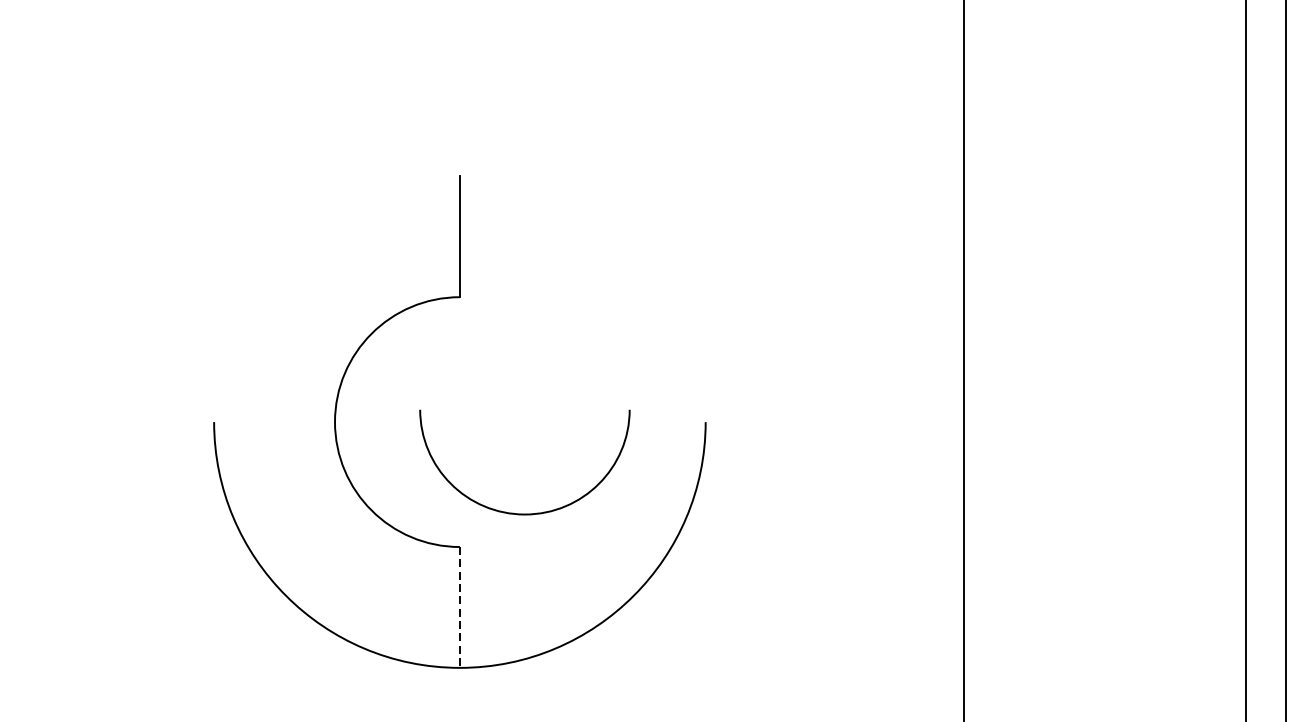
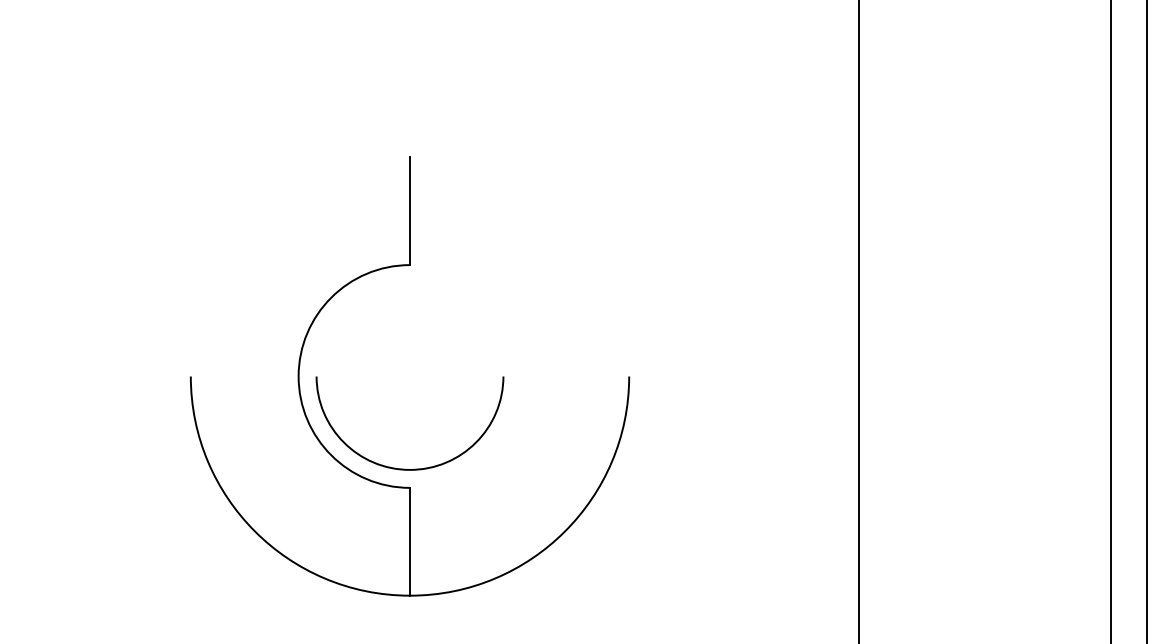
arc: (518, 512) -> (404, 468), moved
line: (460, 607) -> (410, 541), dashed -> solid

